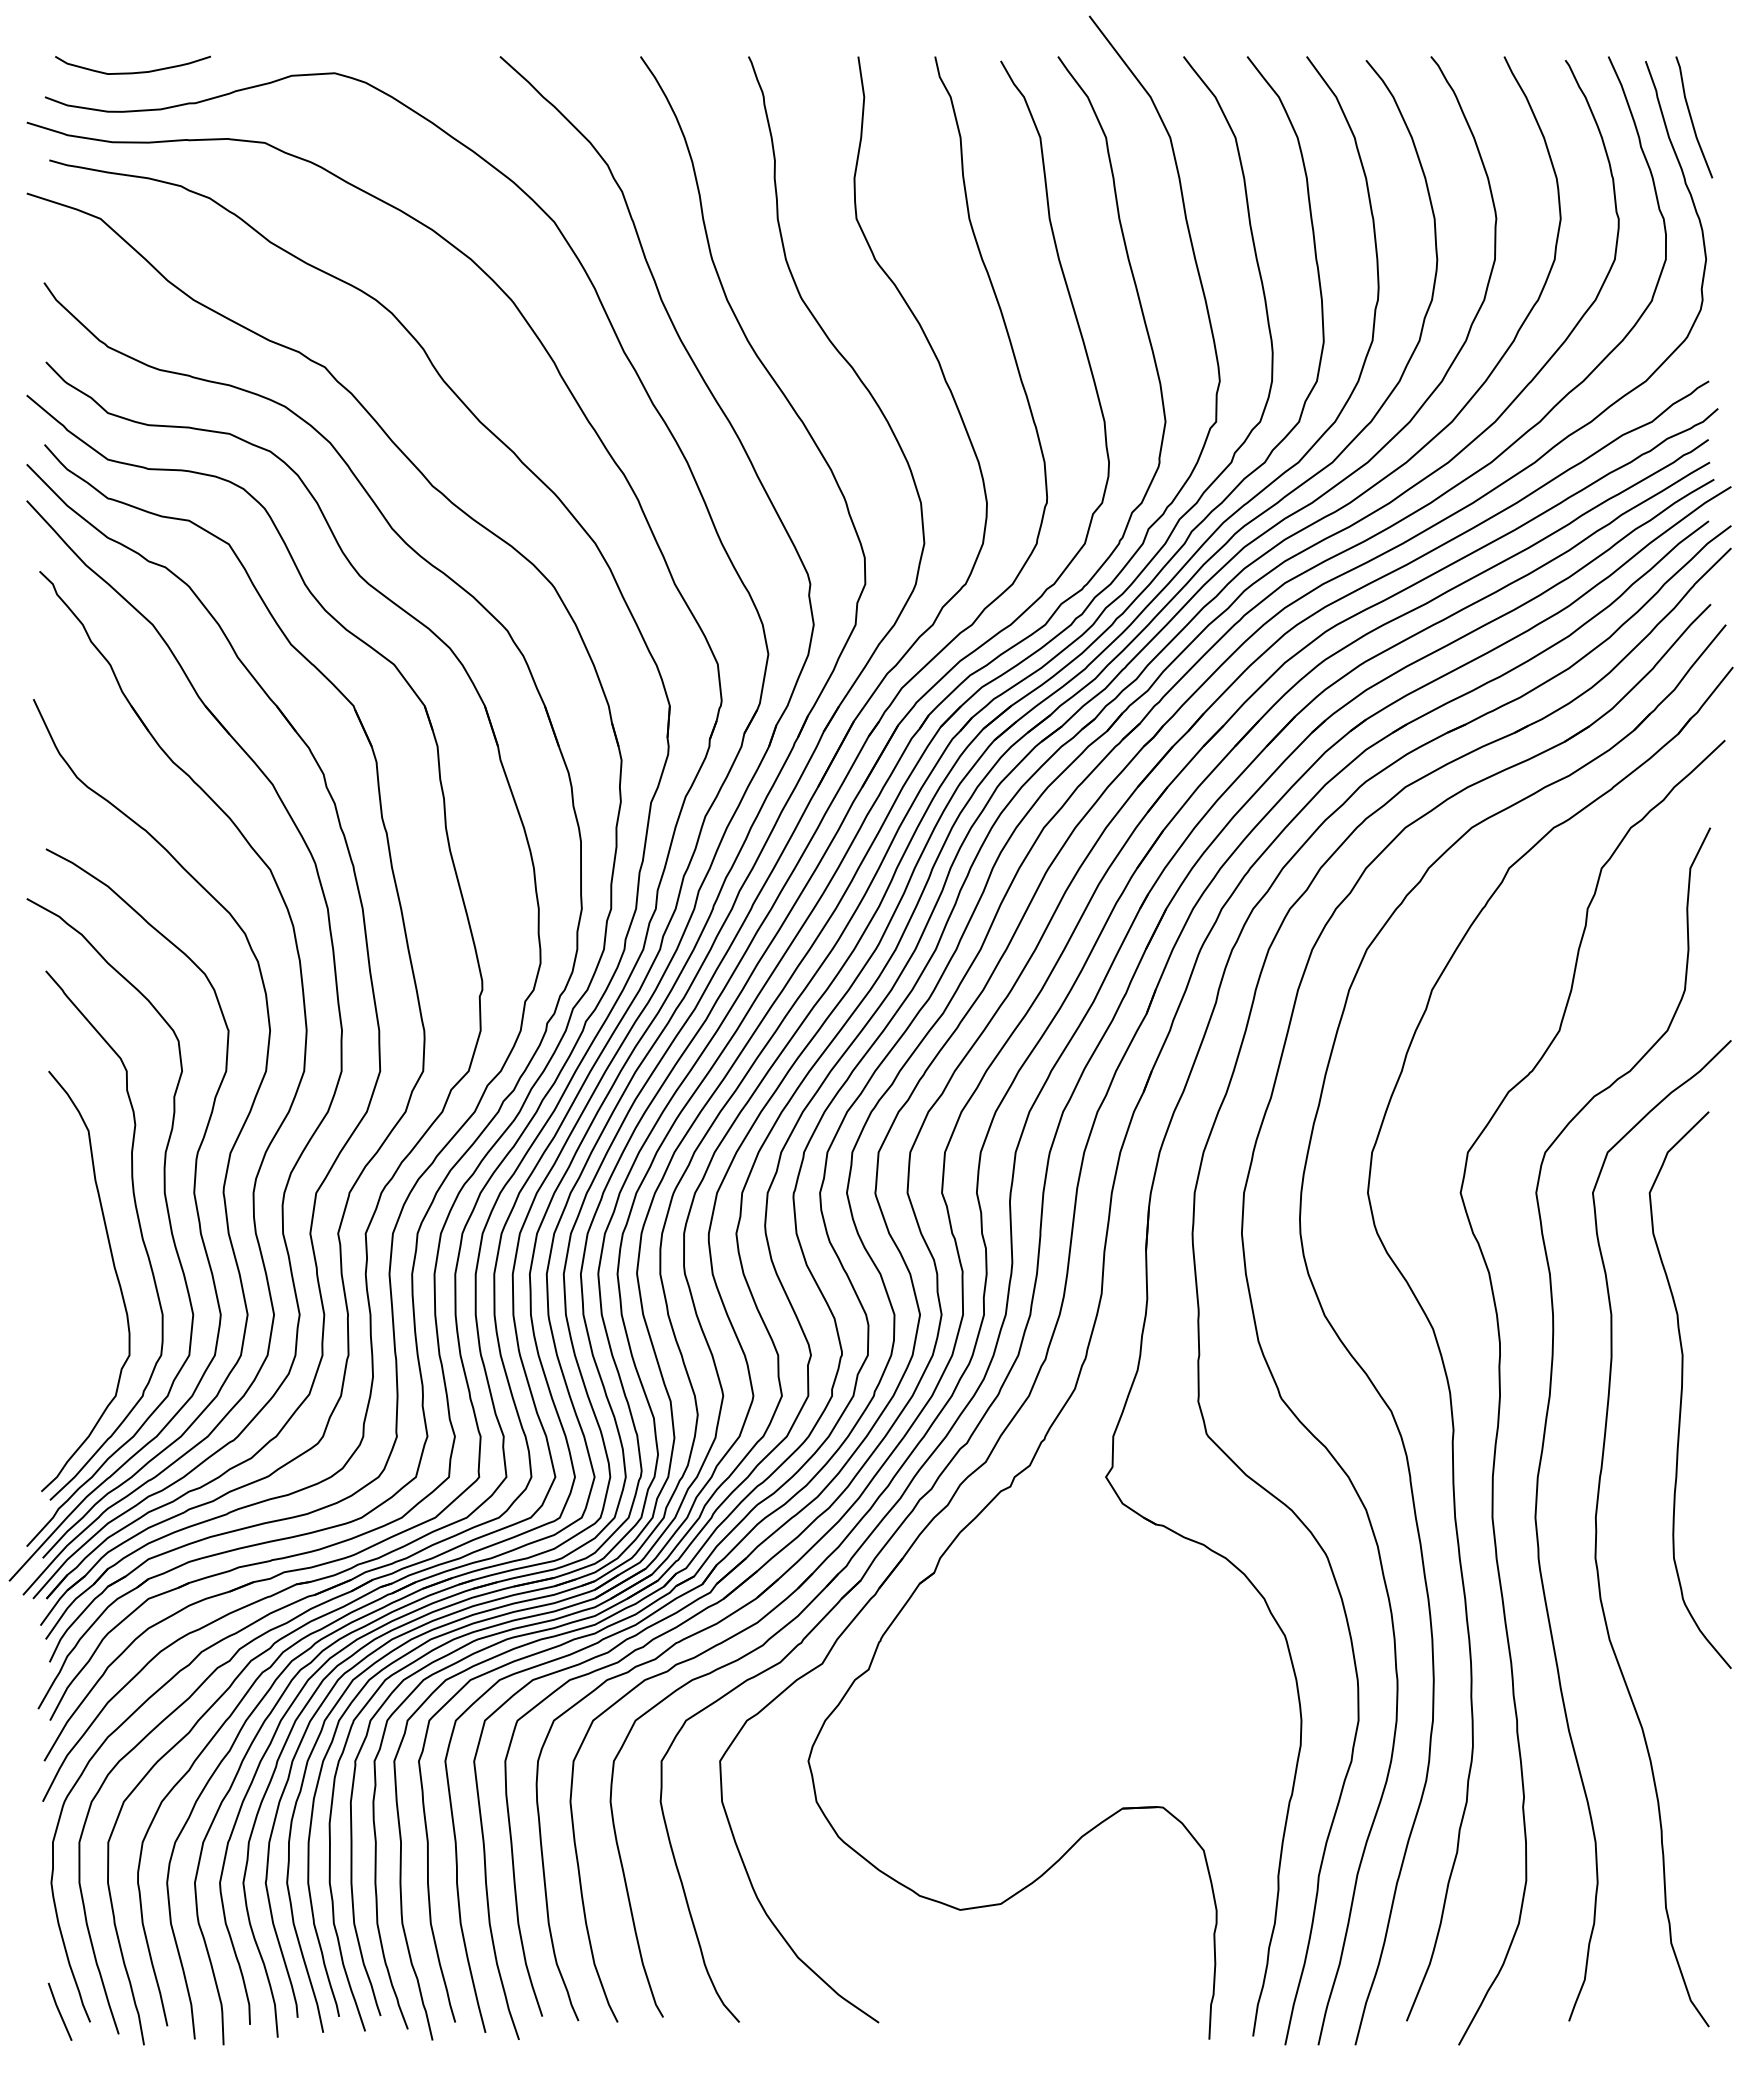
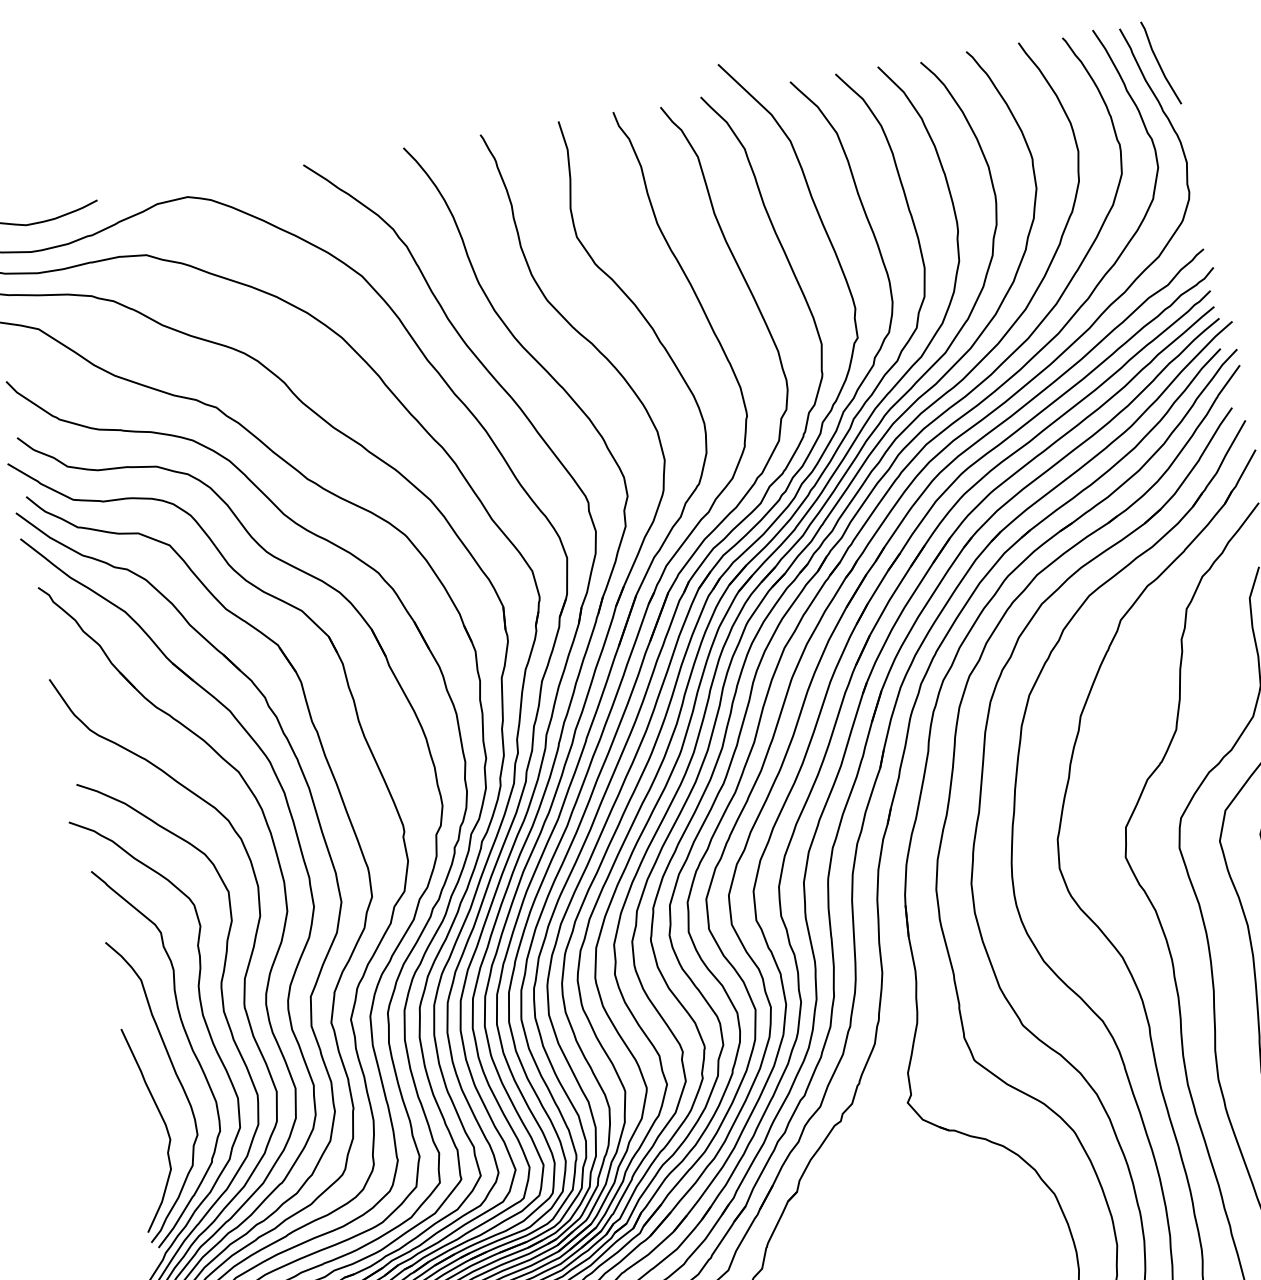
curve: (85, 1328) -> (162, 1121), added

